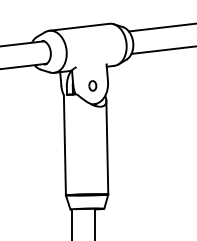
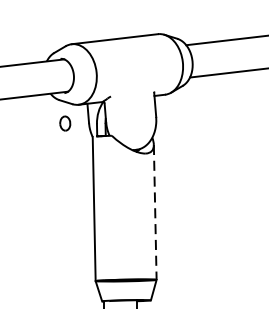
part: (92, 85) -> (64, 122), moved
line: (107, 147) -> (155, 212), solid -> dashed

